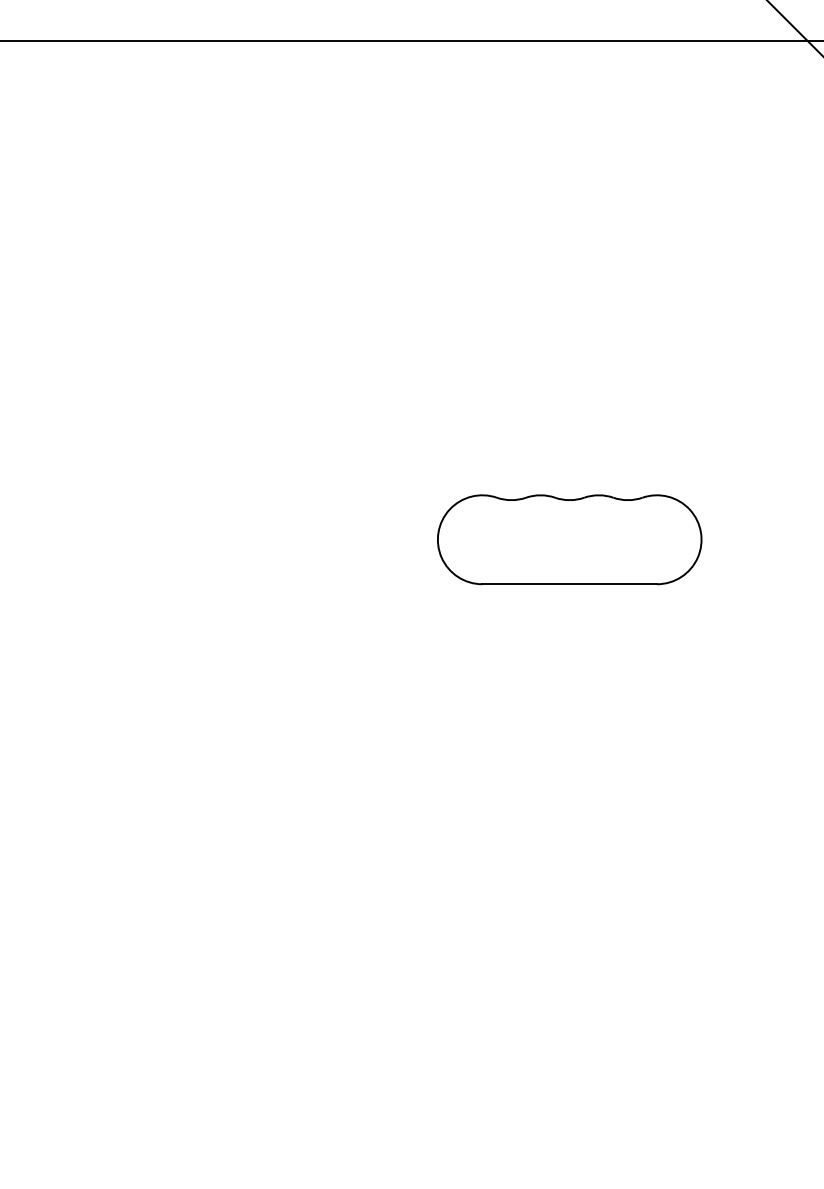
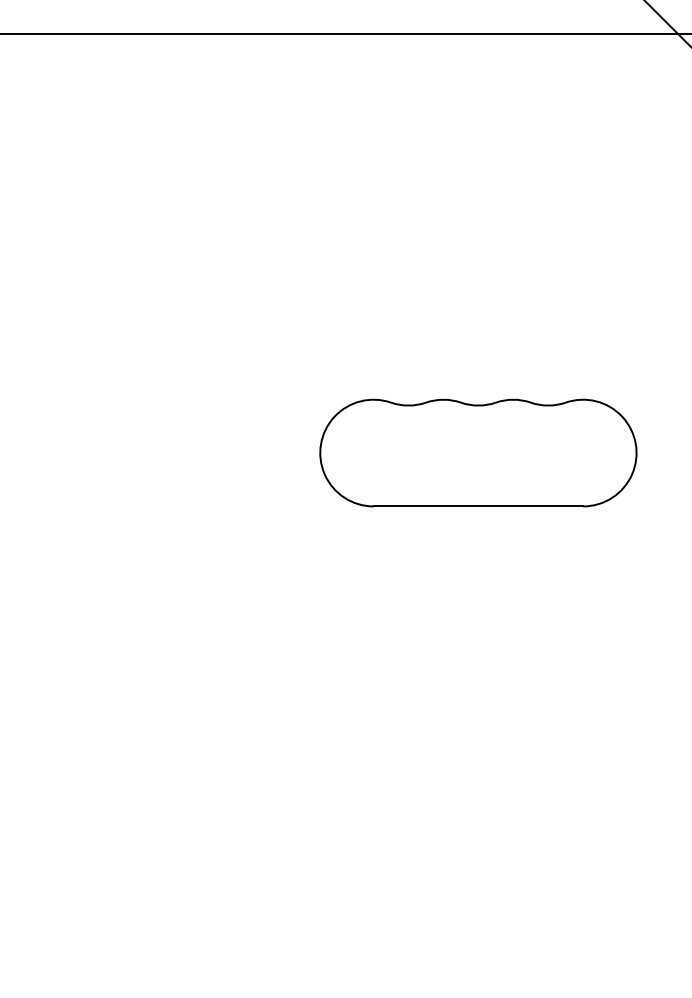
part: (569, 539) -> (478, 452), size x1.43

